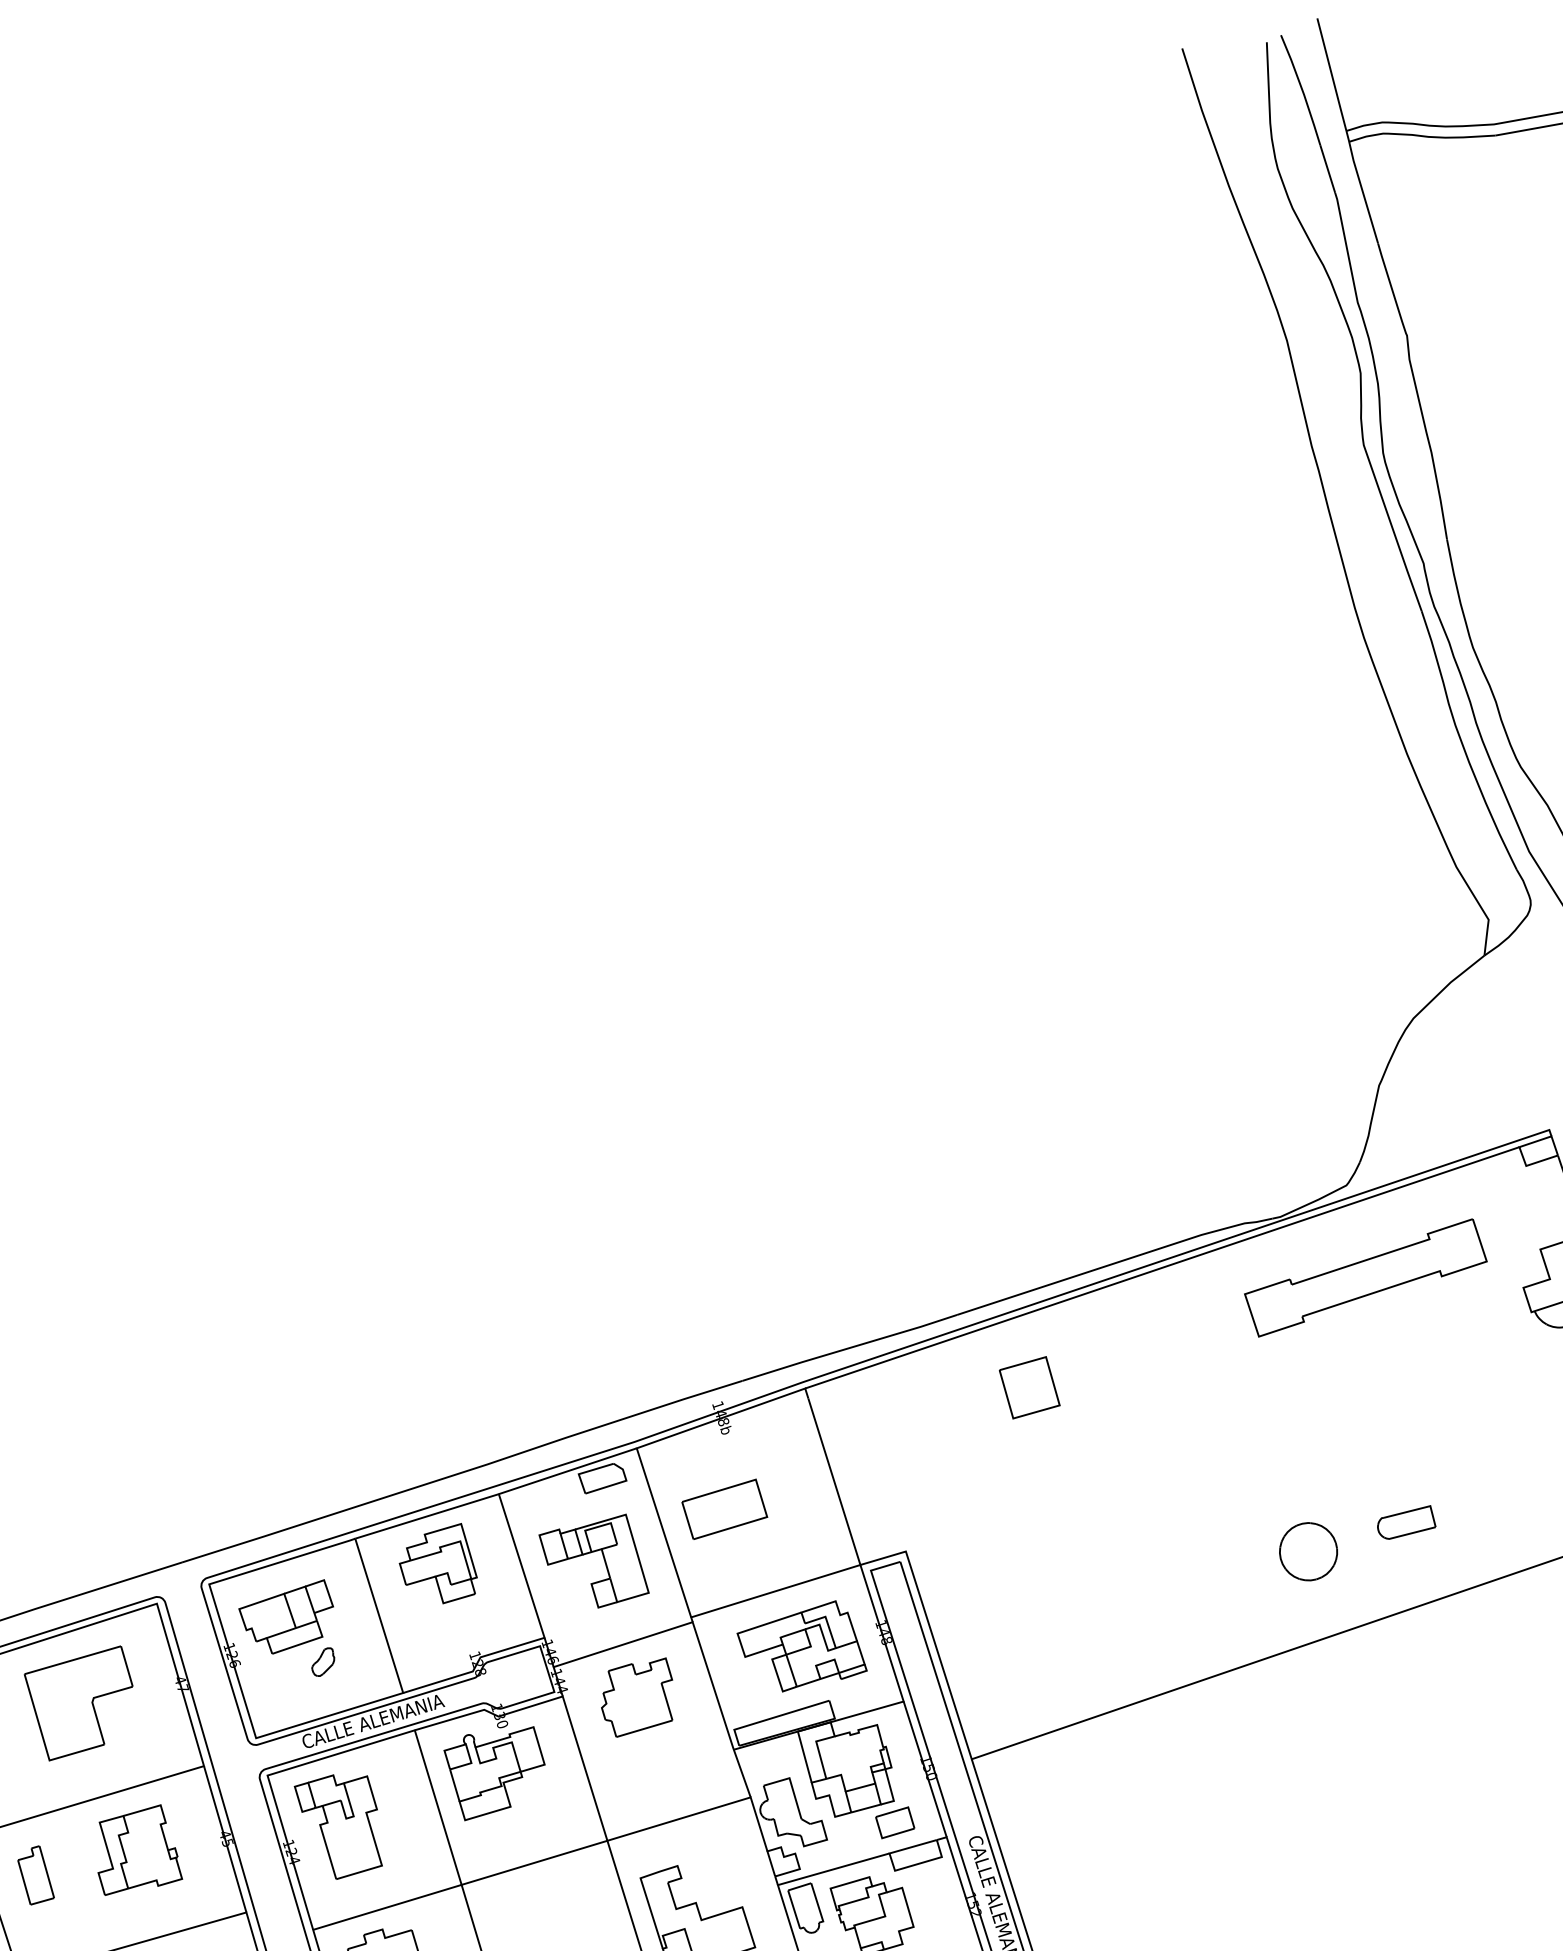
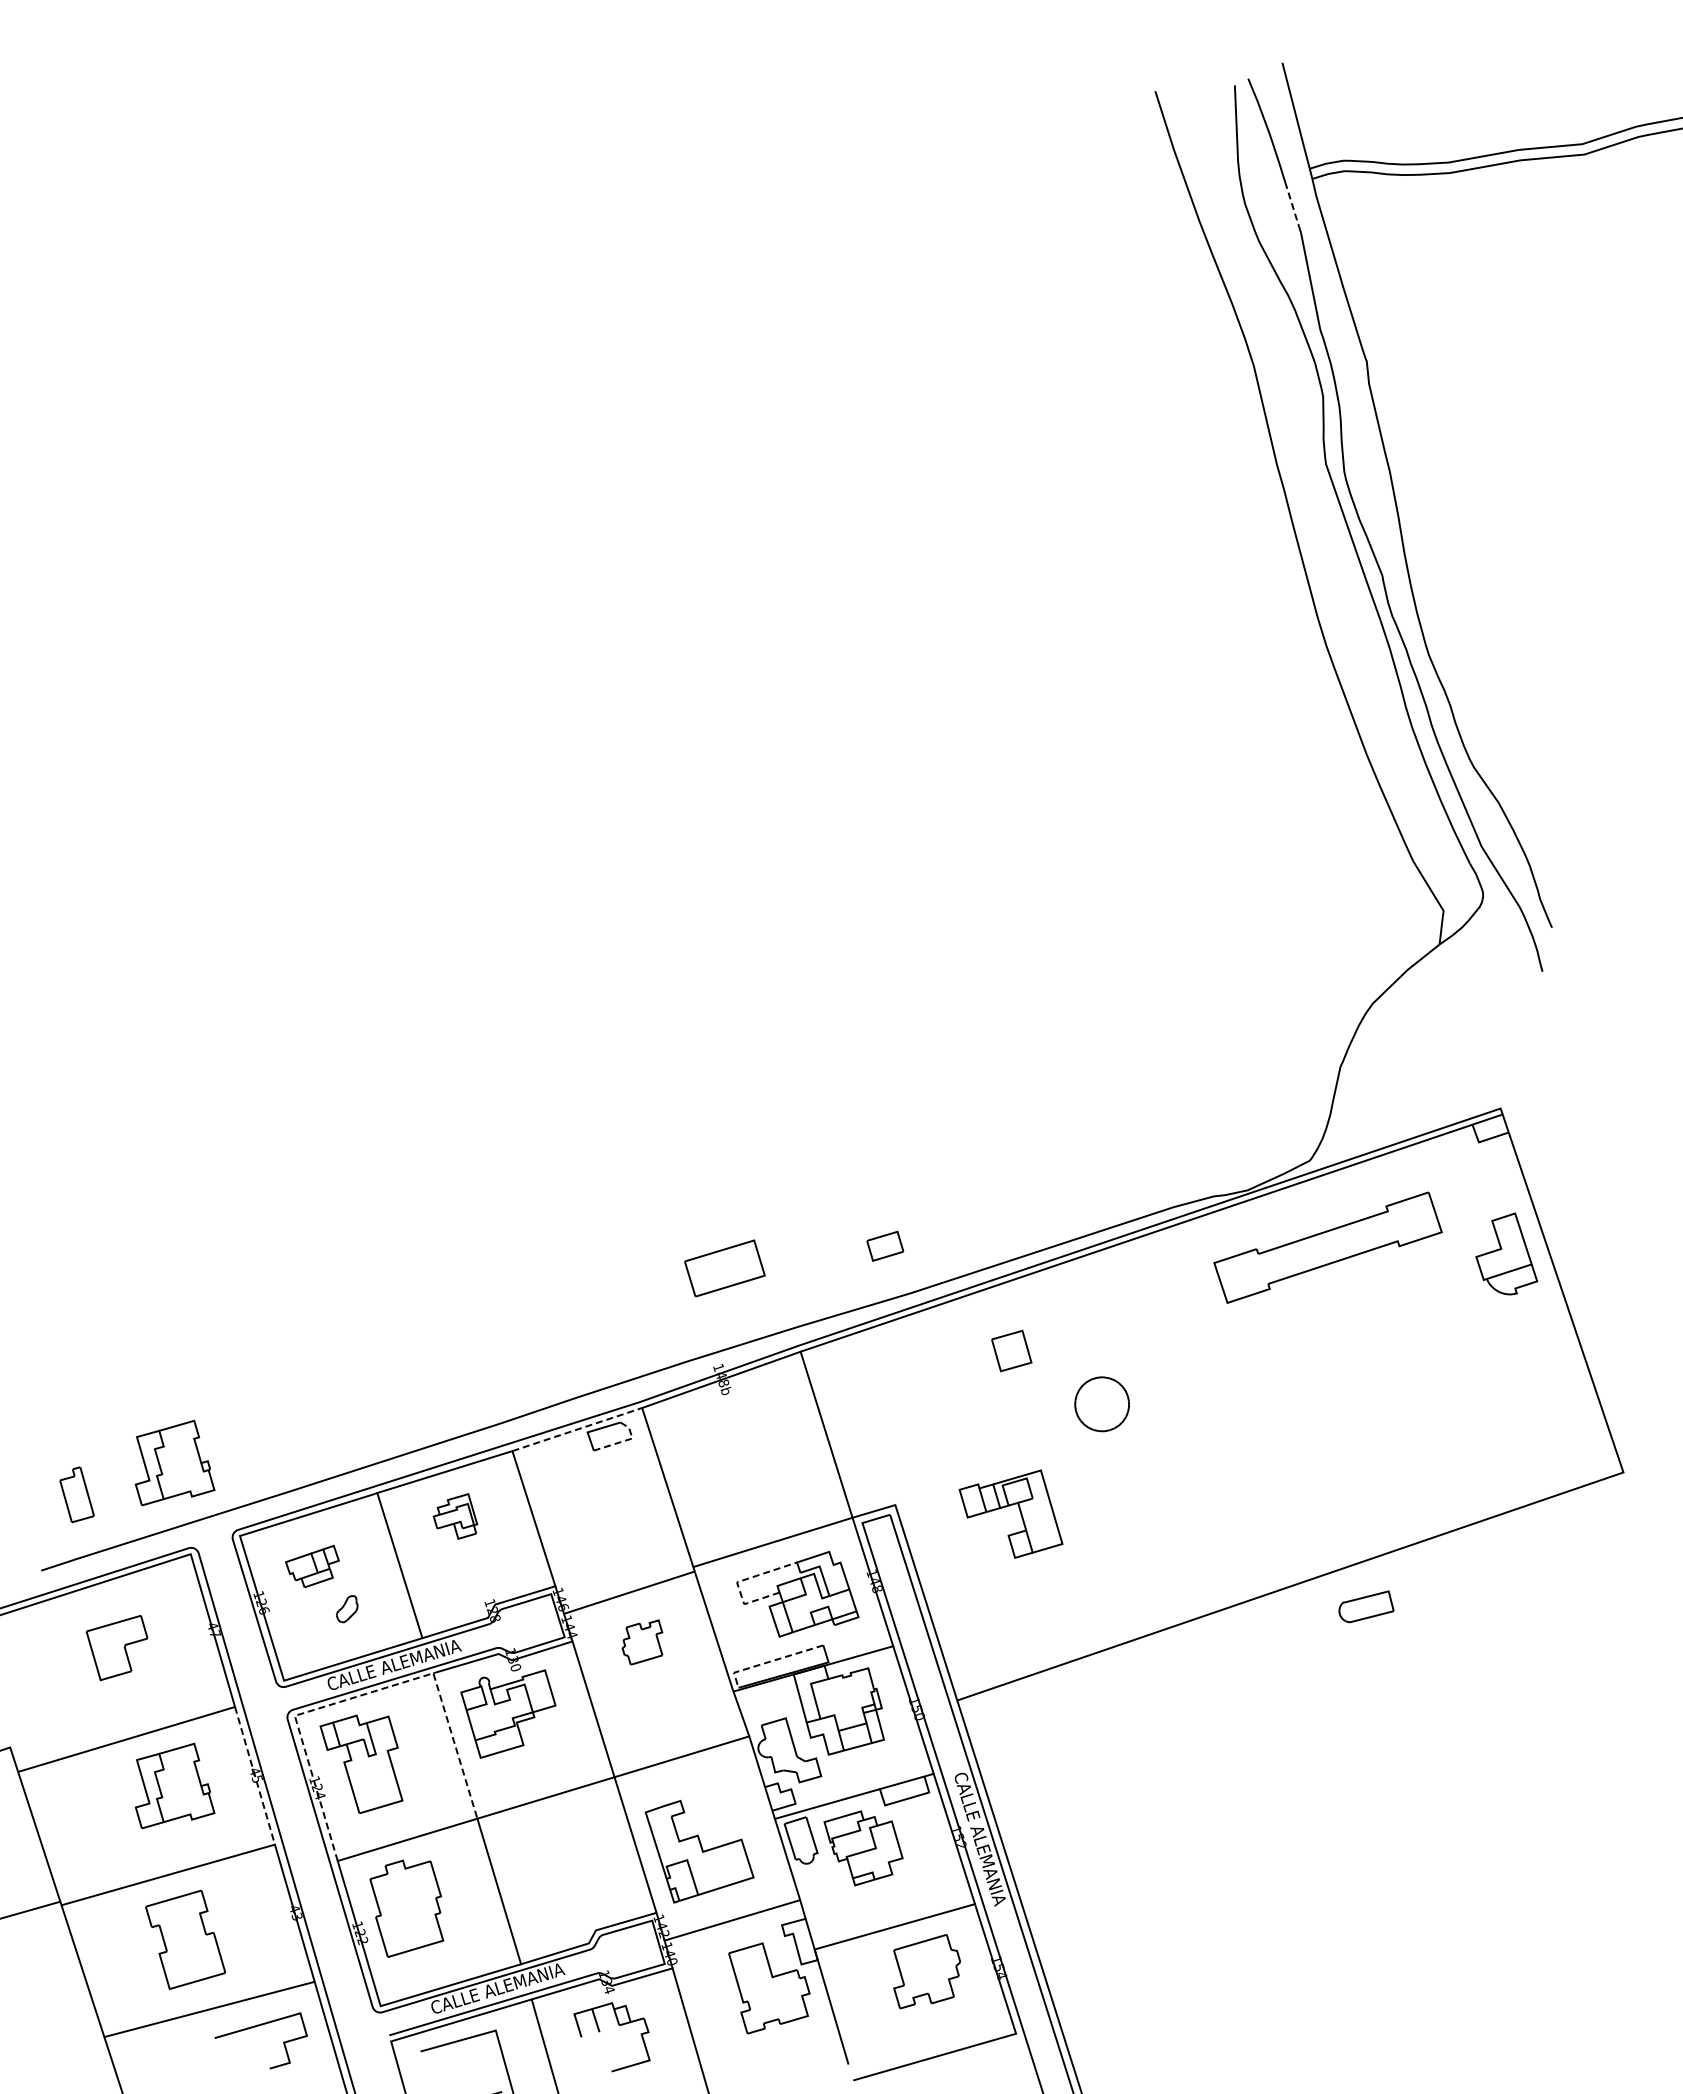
line: (1328, 170) -> (1292, 205), solid -> dashed
part: (1029, 1387) -> (1011, 1350), size x0.7
line: (566, 1471) -> (576, 1429), solid -> dashed
line: (617, 1482) -> (624, 1440), solid -> dashed
part: (139, 1506) -> (174, 1462), added
part: (724, 1509) -> (724, 1268), moved
part: (1406, 1522) -> (1366, 1606), moved
part: (1307, 1551) -> (1101, 1404), moved
part: (592, 1553) -> (1009, 1506), moved
part: (438, 1563) -> (455, 1516), size x0.6
part: (286, 1616) -> (312, 1566), size x0.6
line: (737, 1633) -> (736, 1582), solid -> dashed
part: (637, 1697) -> (642, 1642), size x0.6
part: (77, 1702) -> (116, 1647), size x0.6
line: (773, 1717) -> (770, 1661), solid -> dashed
line: (341, 1752) -> (364, 1694), solid -> dashed
part: (895, 1821) -> (885, 1245), moved
line: (225, 1838) -> (255, 1775), solid -> dashed
part: (35, 1875) -> (76, 1494), moved

